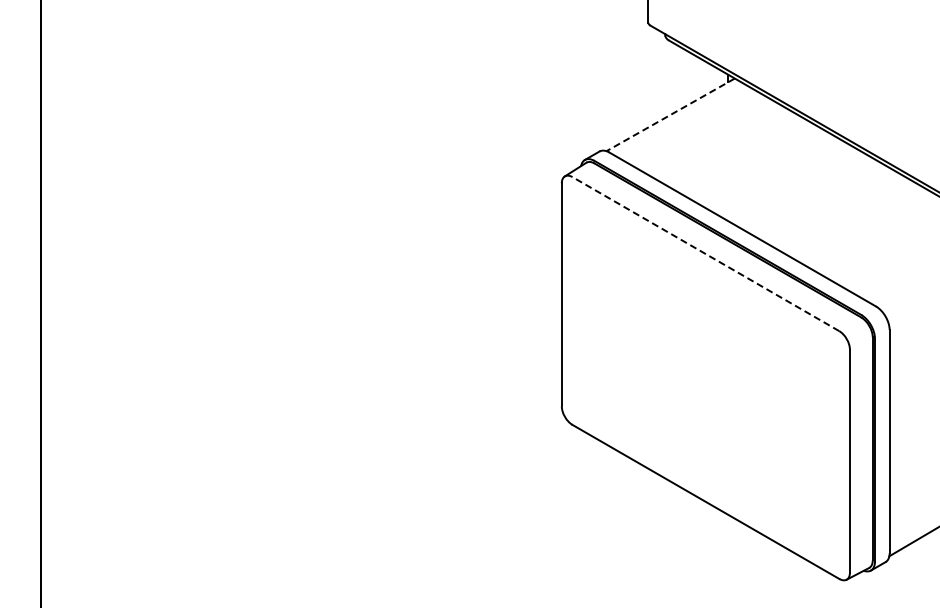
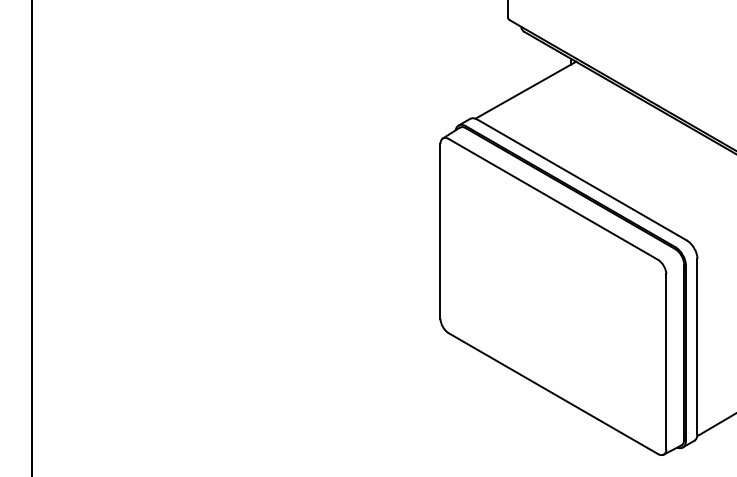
line: (670, 114) -> (525, 89), dashed -> solid
line: (705, 254) -> (553, 199), dashed -> solid

